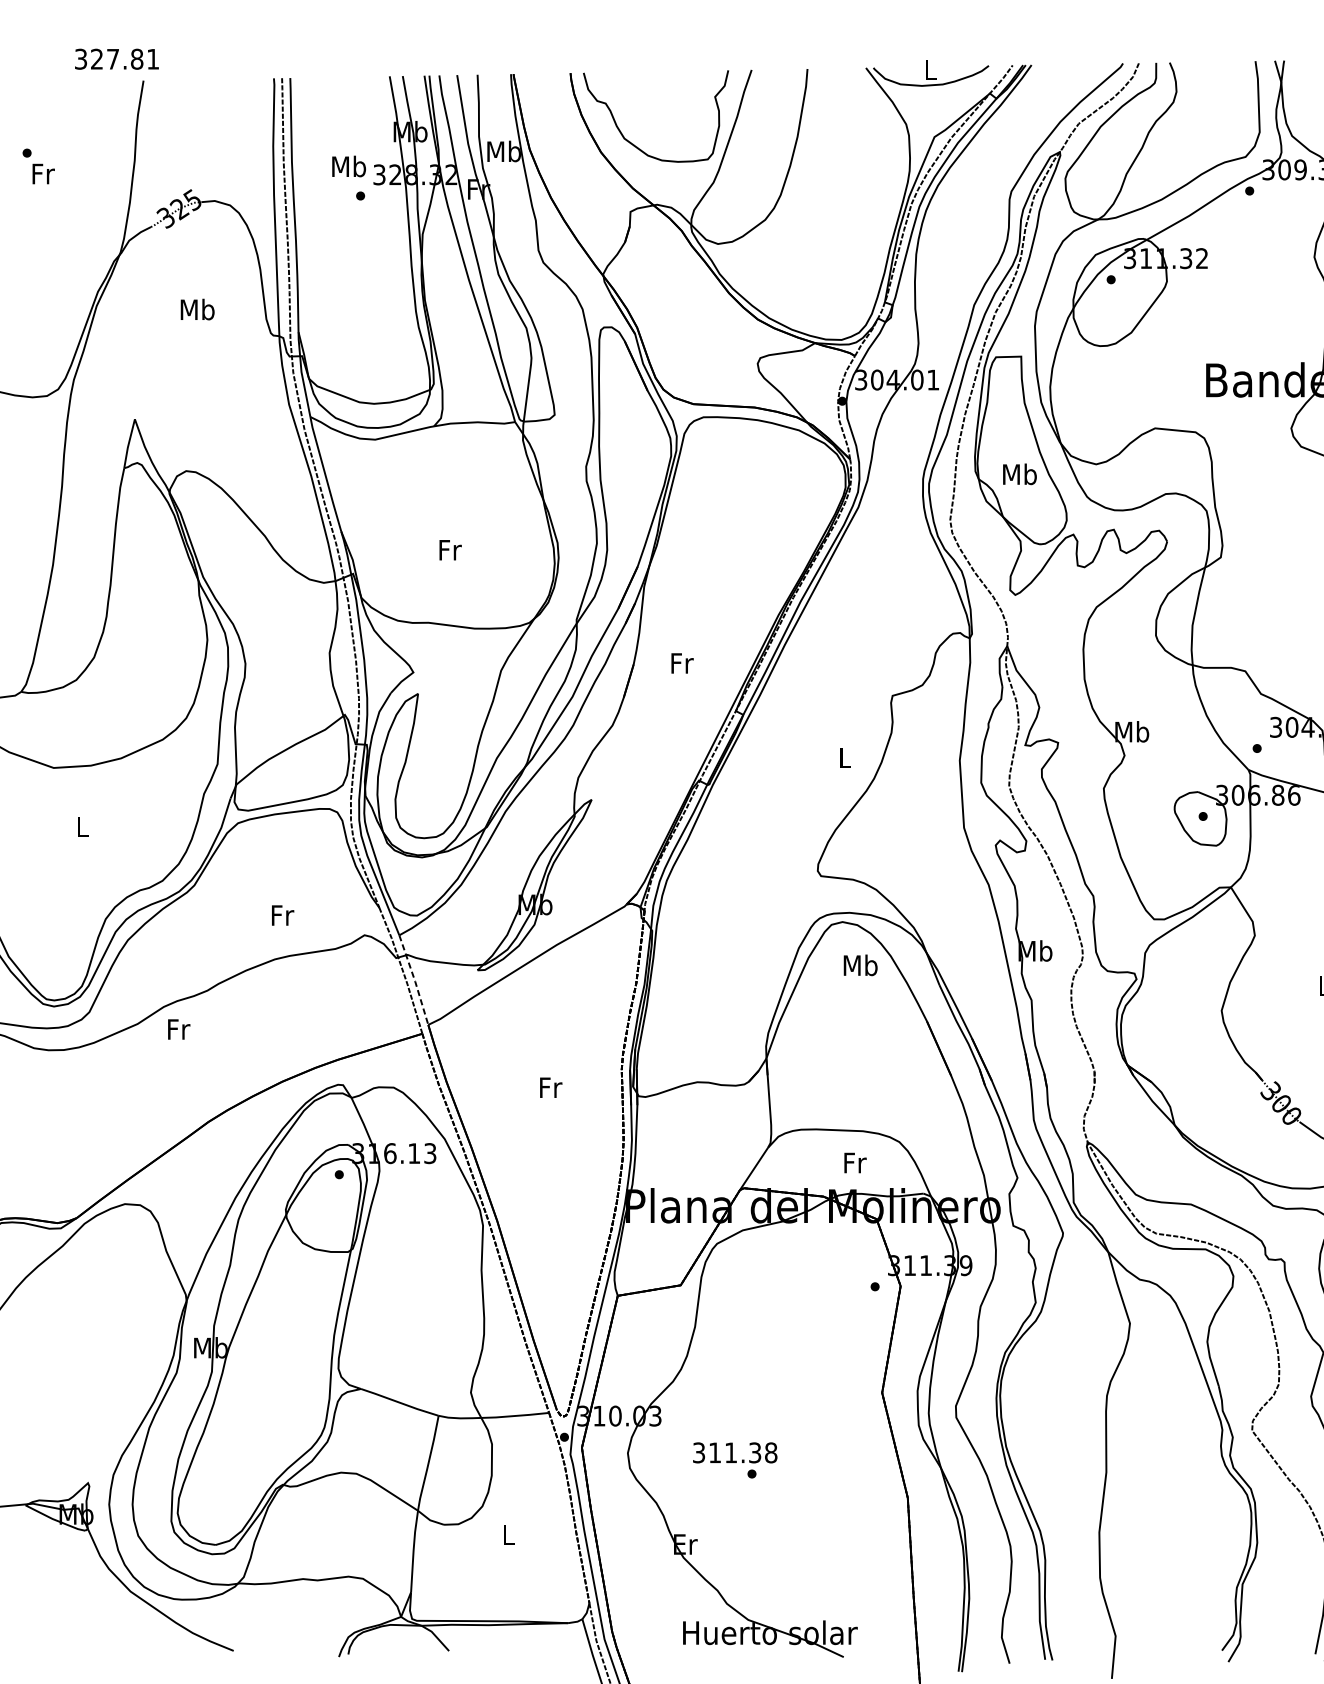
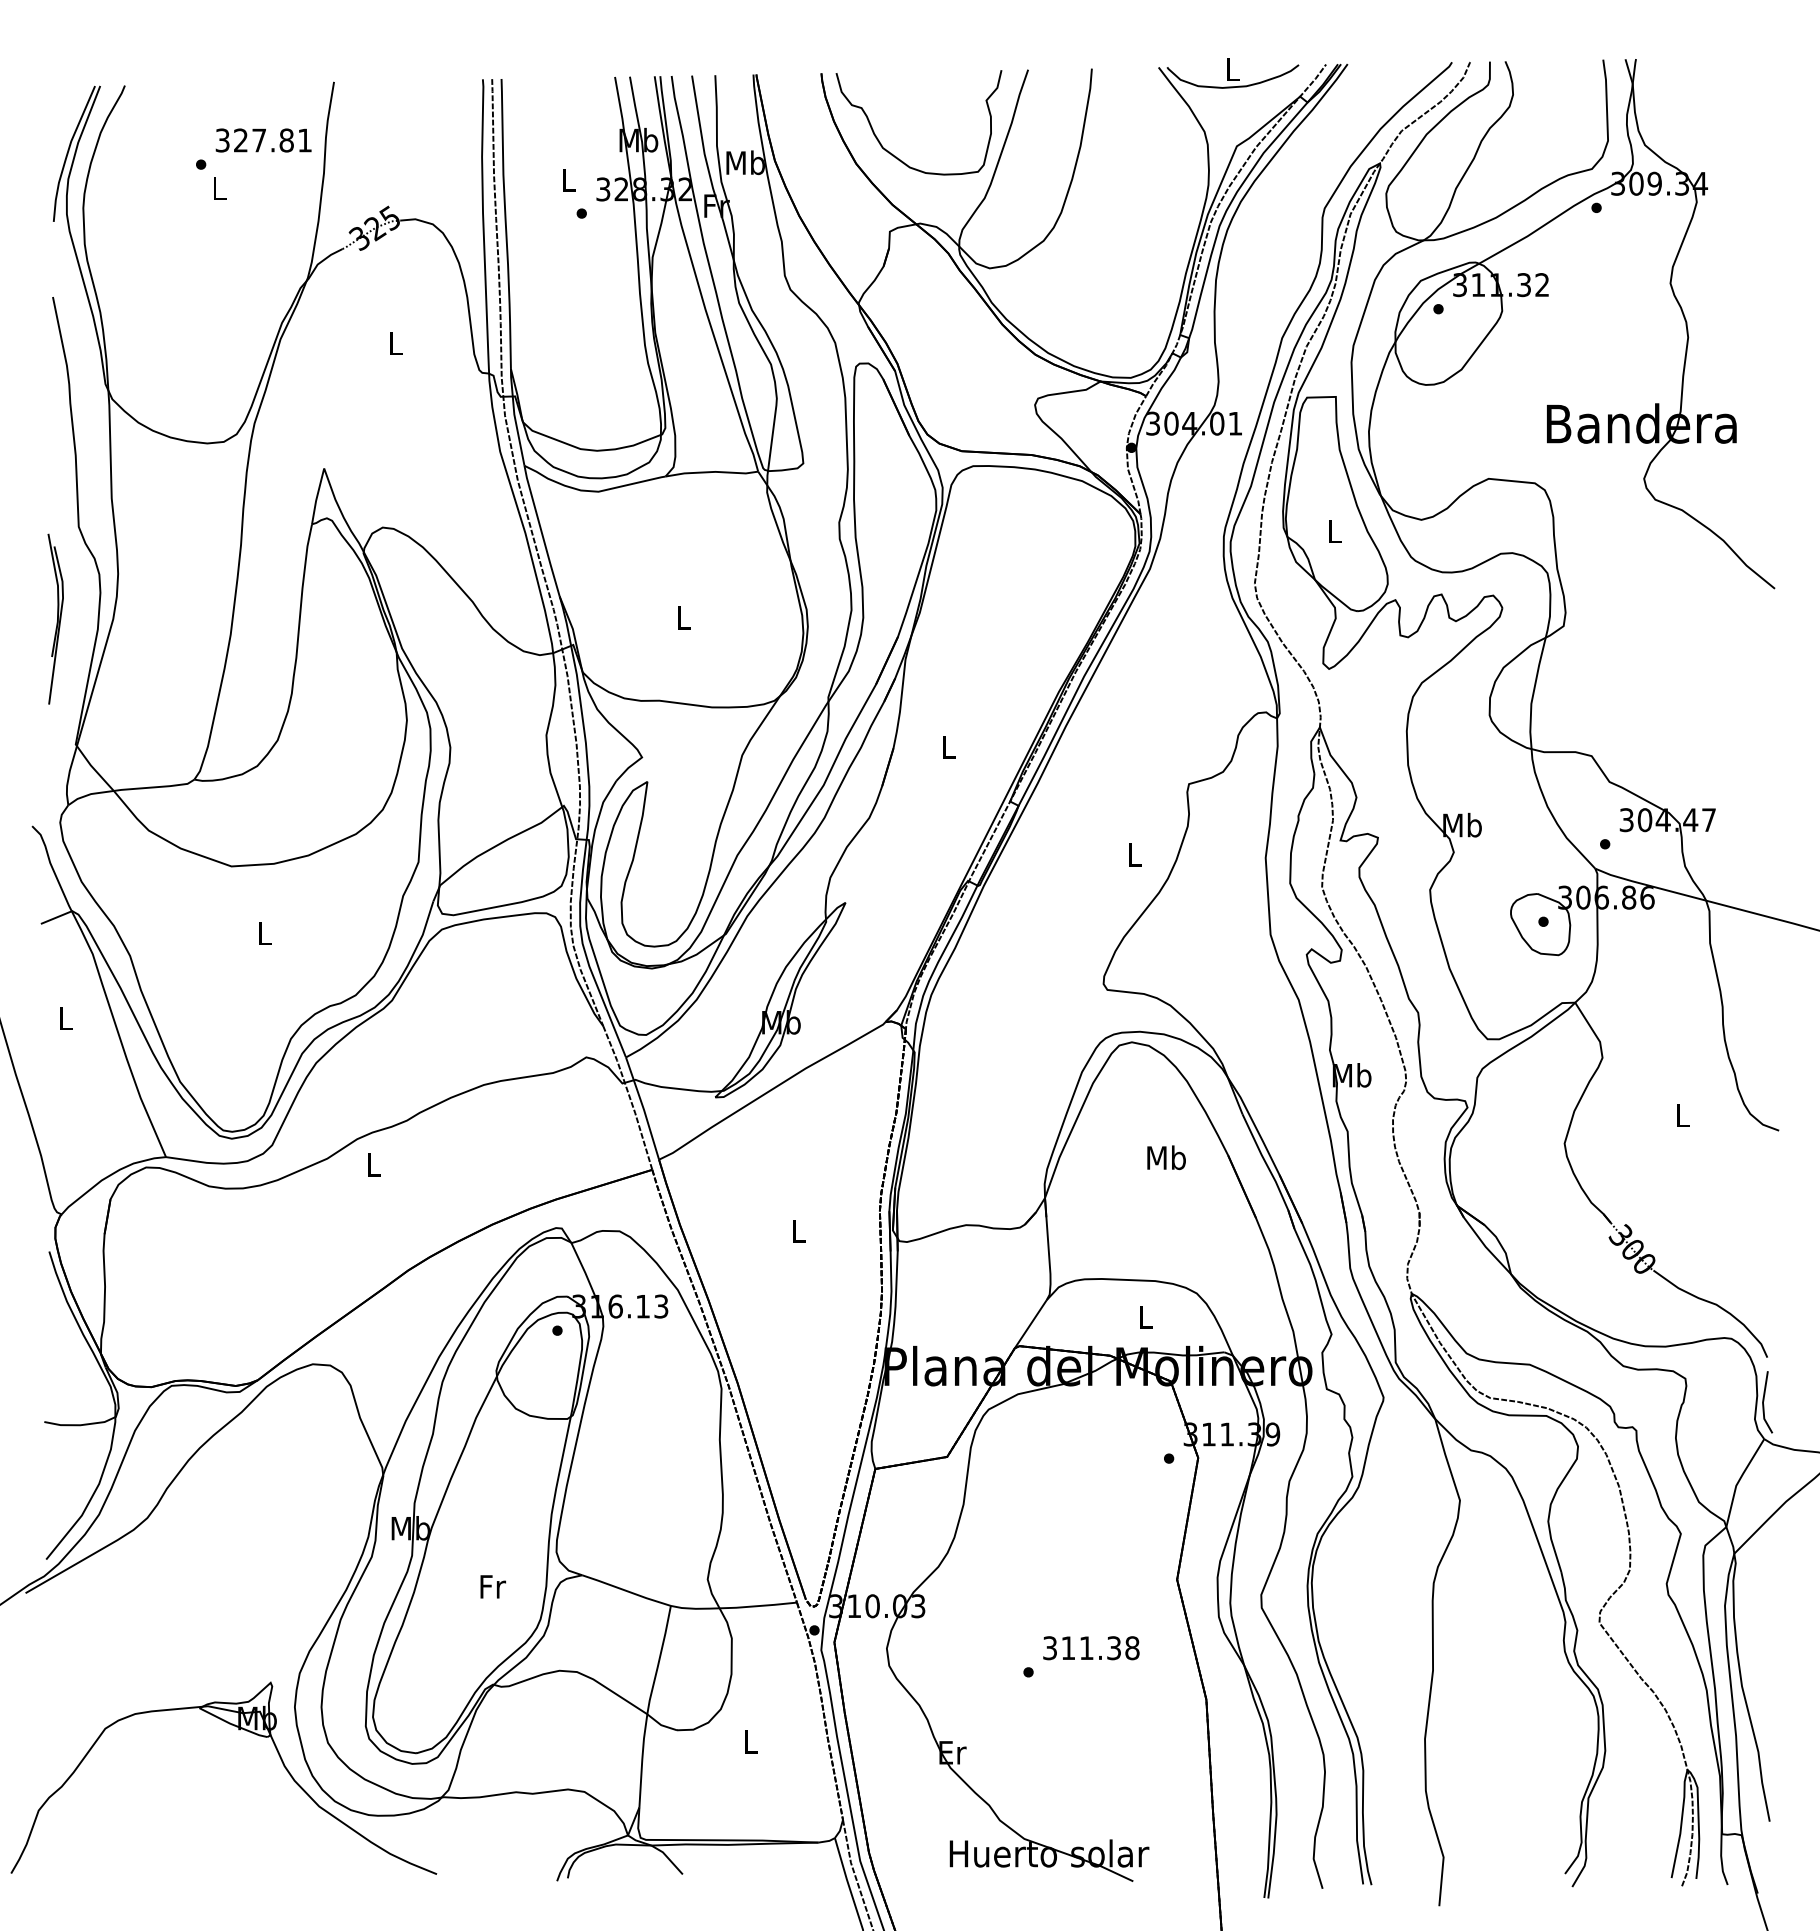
text: (116, 59) -> (263, 140), moved
text: (348, 166) -> (568, 179), Mb -> L
text: (43, 174) -> (219, 188), Fr -> L
text: (197, 308) -> (395, 342), Mb -> L
text: (1020, 474) -> (1334, 531), Mb -> L
text: (450, 549) -> (684, 617), Fr -> L
text: (682, 662) -> (949, 746), Fr -> L
text: (282, 915) -> (492, 1586), moved
text: (860, 965) -> (1166, 1157), moved
line: (414, 980) -> (643, 1109), dashed -> solid
text: (178, 1029) -> (374, 1164), Fr -> L
text: (551, 1087) -> (799, 1231), Fr -> L
text: (855, 1162) -> (1146, 1316), Fr -> L
text: (735, 1453) -> (1091, 1648), moved

